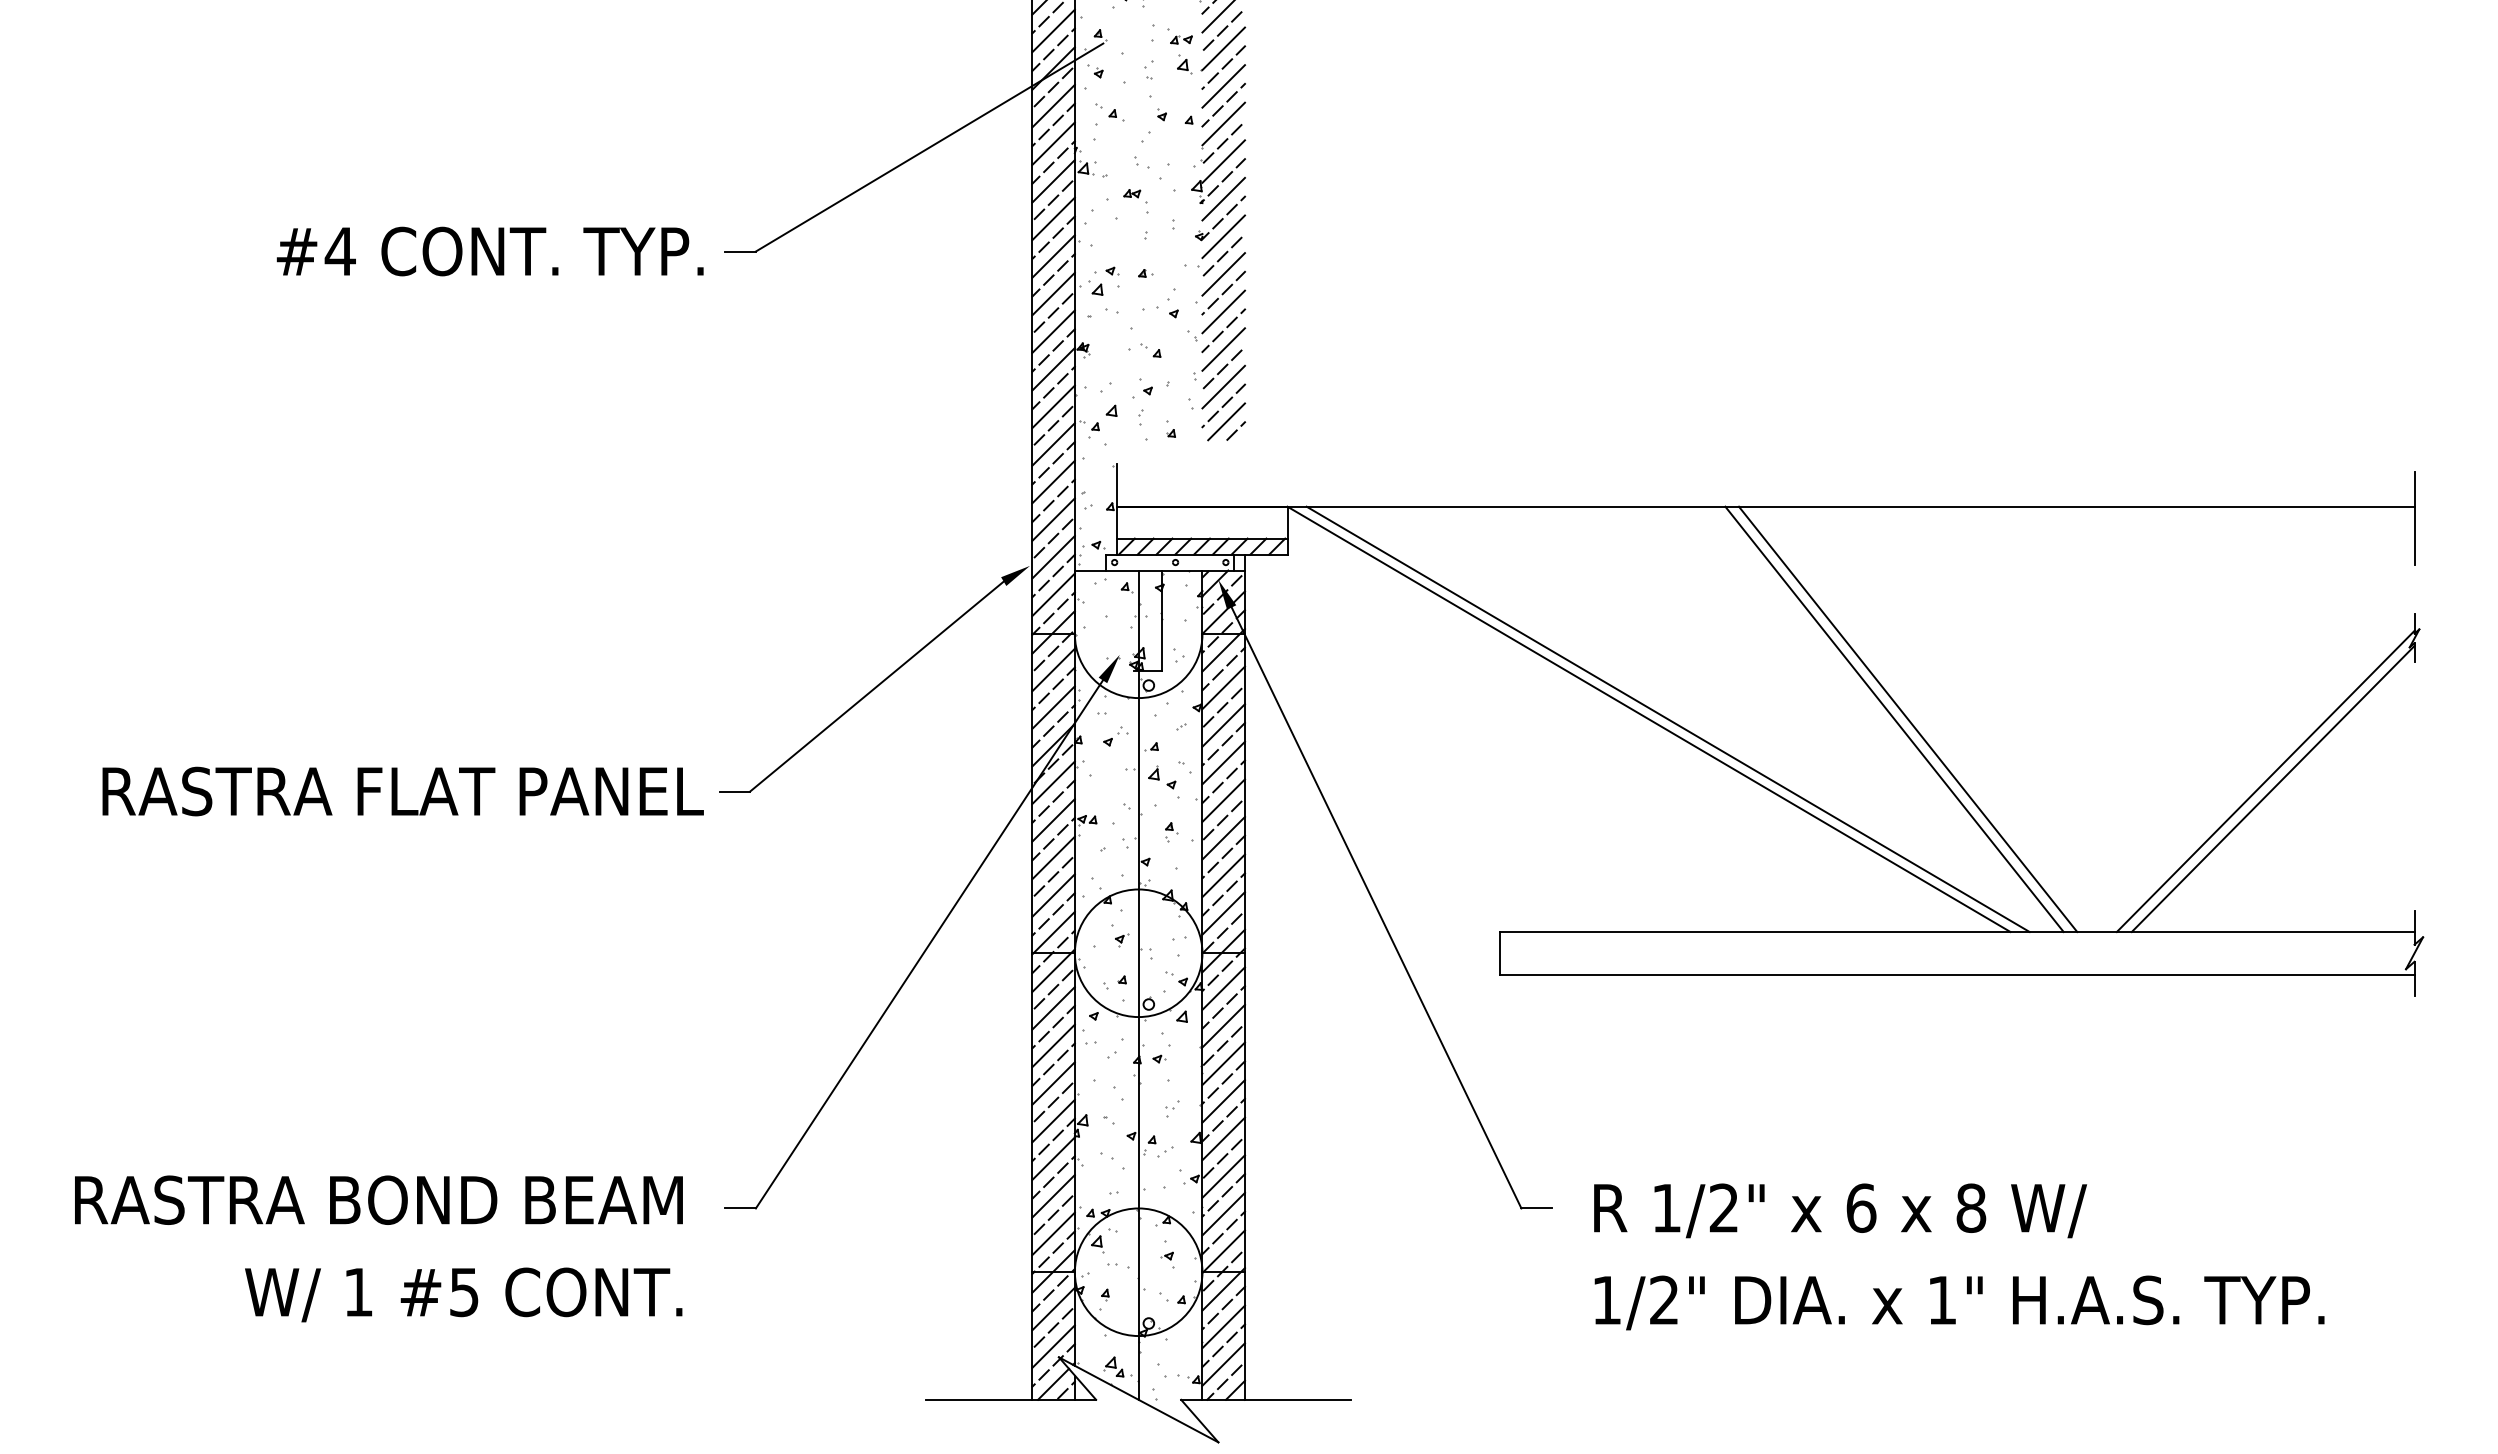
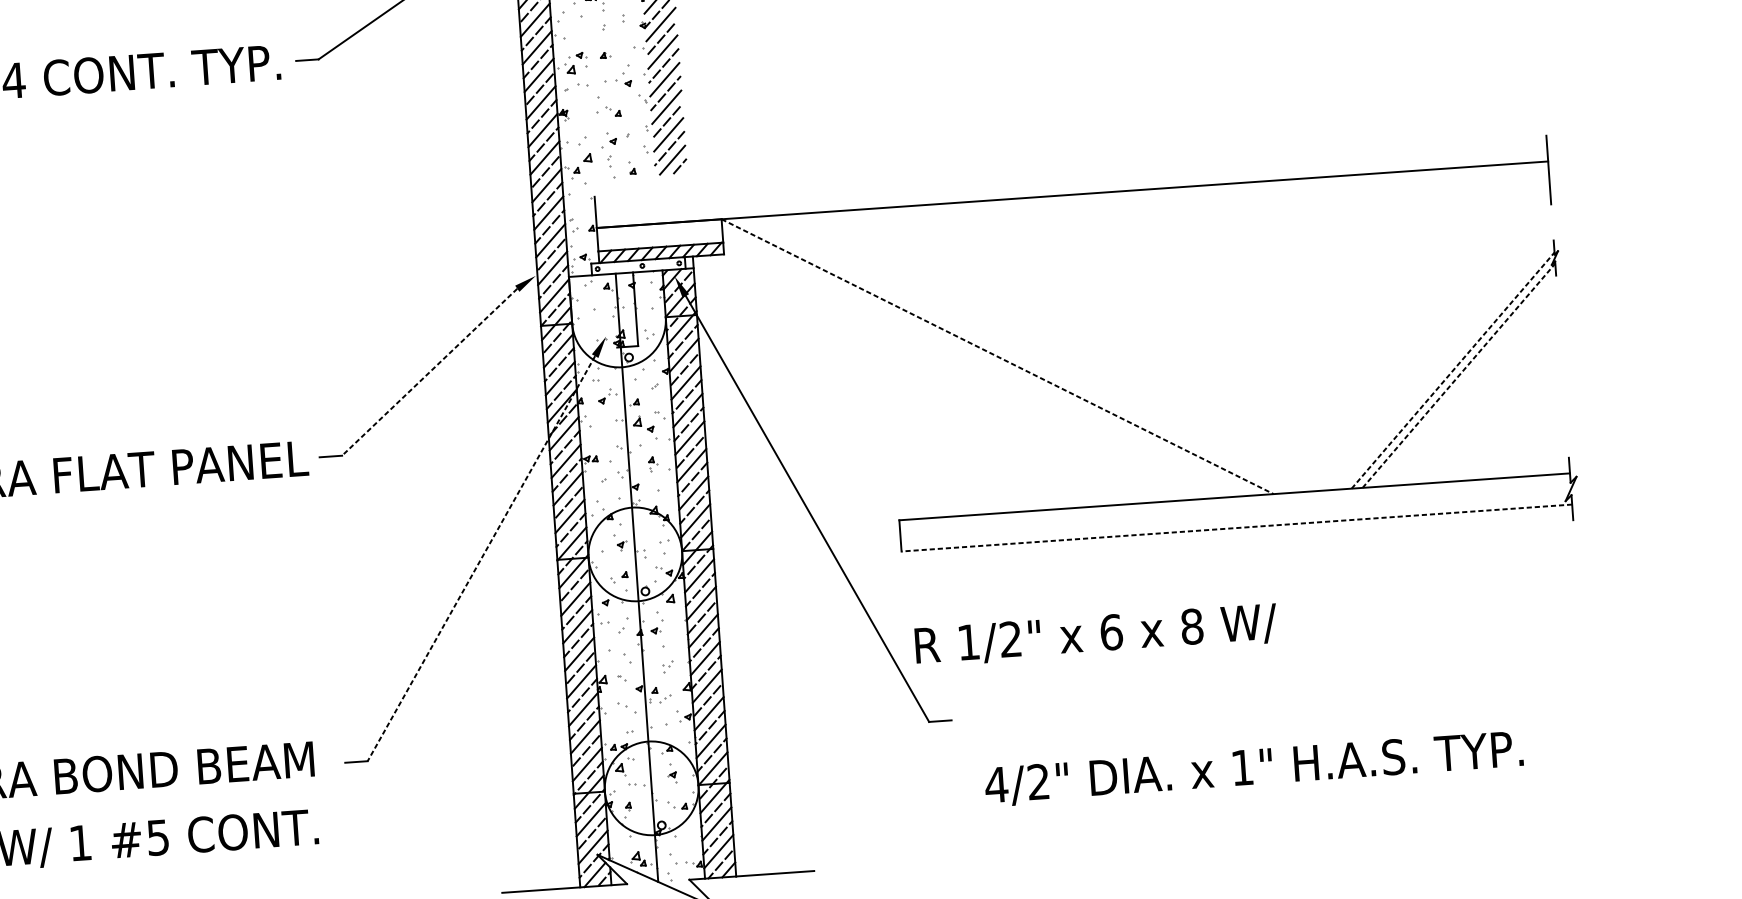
line: (876, 686) -> (429, 372), solid -> dashed
line: (1649, 719) -> (998, 356), solid -> dashed
line: (1667, 719) -> (1011, 355), removed
line: (1894, 719) -> (1177, 344), removed
line: (1907, 719) -> (1187, 343), removed
line: (2265, 781) -> (1452, 370), solid -> dashed
line: (2273, 788) -> (1459, 375), solid -> dashed
line: (929, 944) -> (481, 558), solid -> dashed
line: (1956, 974) -> (1236, 528), solid -> dashed
text: (1840, 1210) -> (1096, 635), moved
text: (1606, 1300) -> (996, 785), 1/2" -> 4/2"

